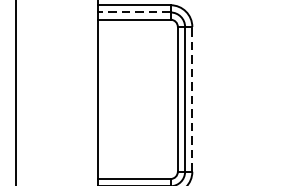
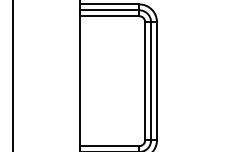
line: (134, 12) -> (109, 10), dashed -> solid
line: (192, 98) -> (157, 80), dashed -> solid

